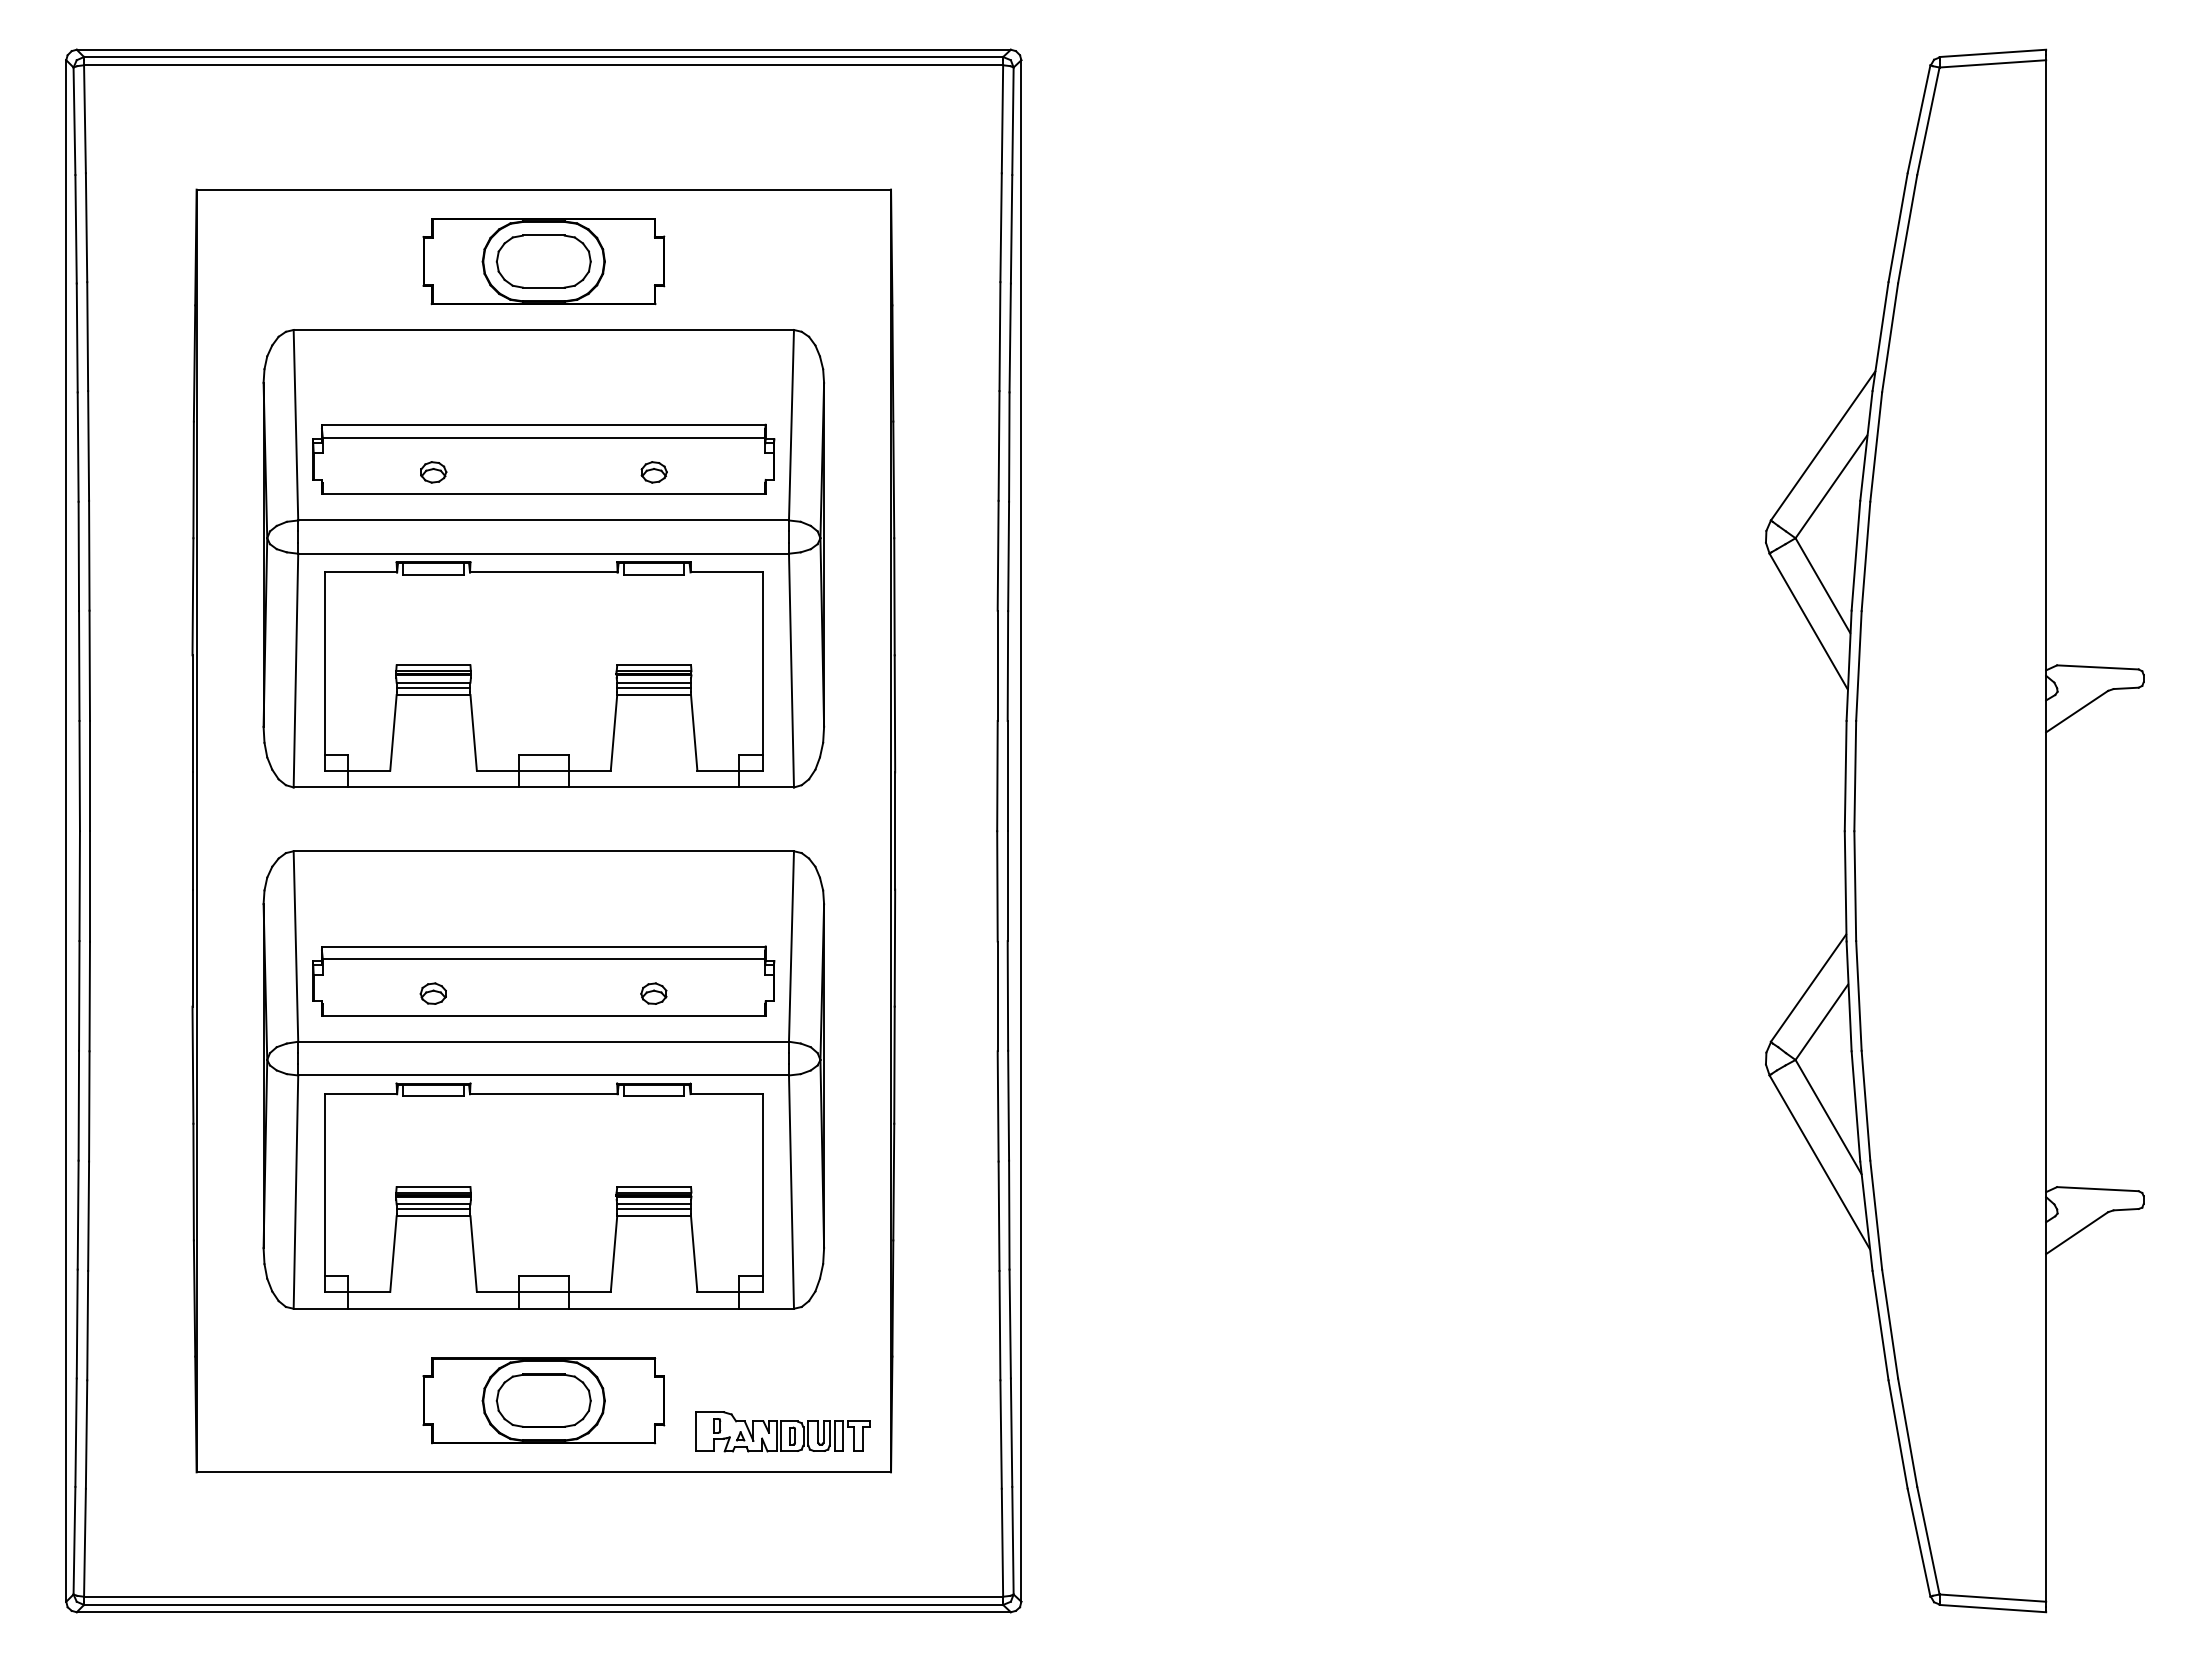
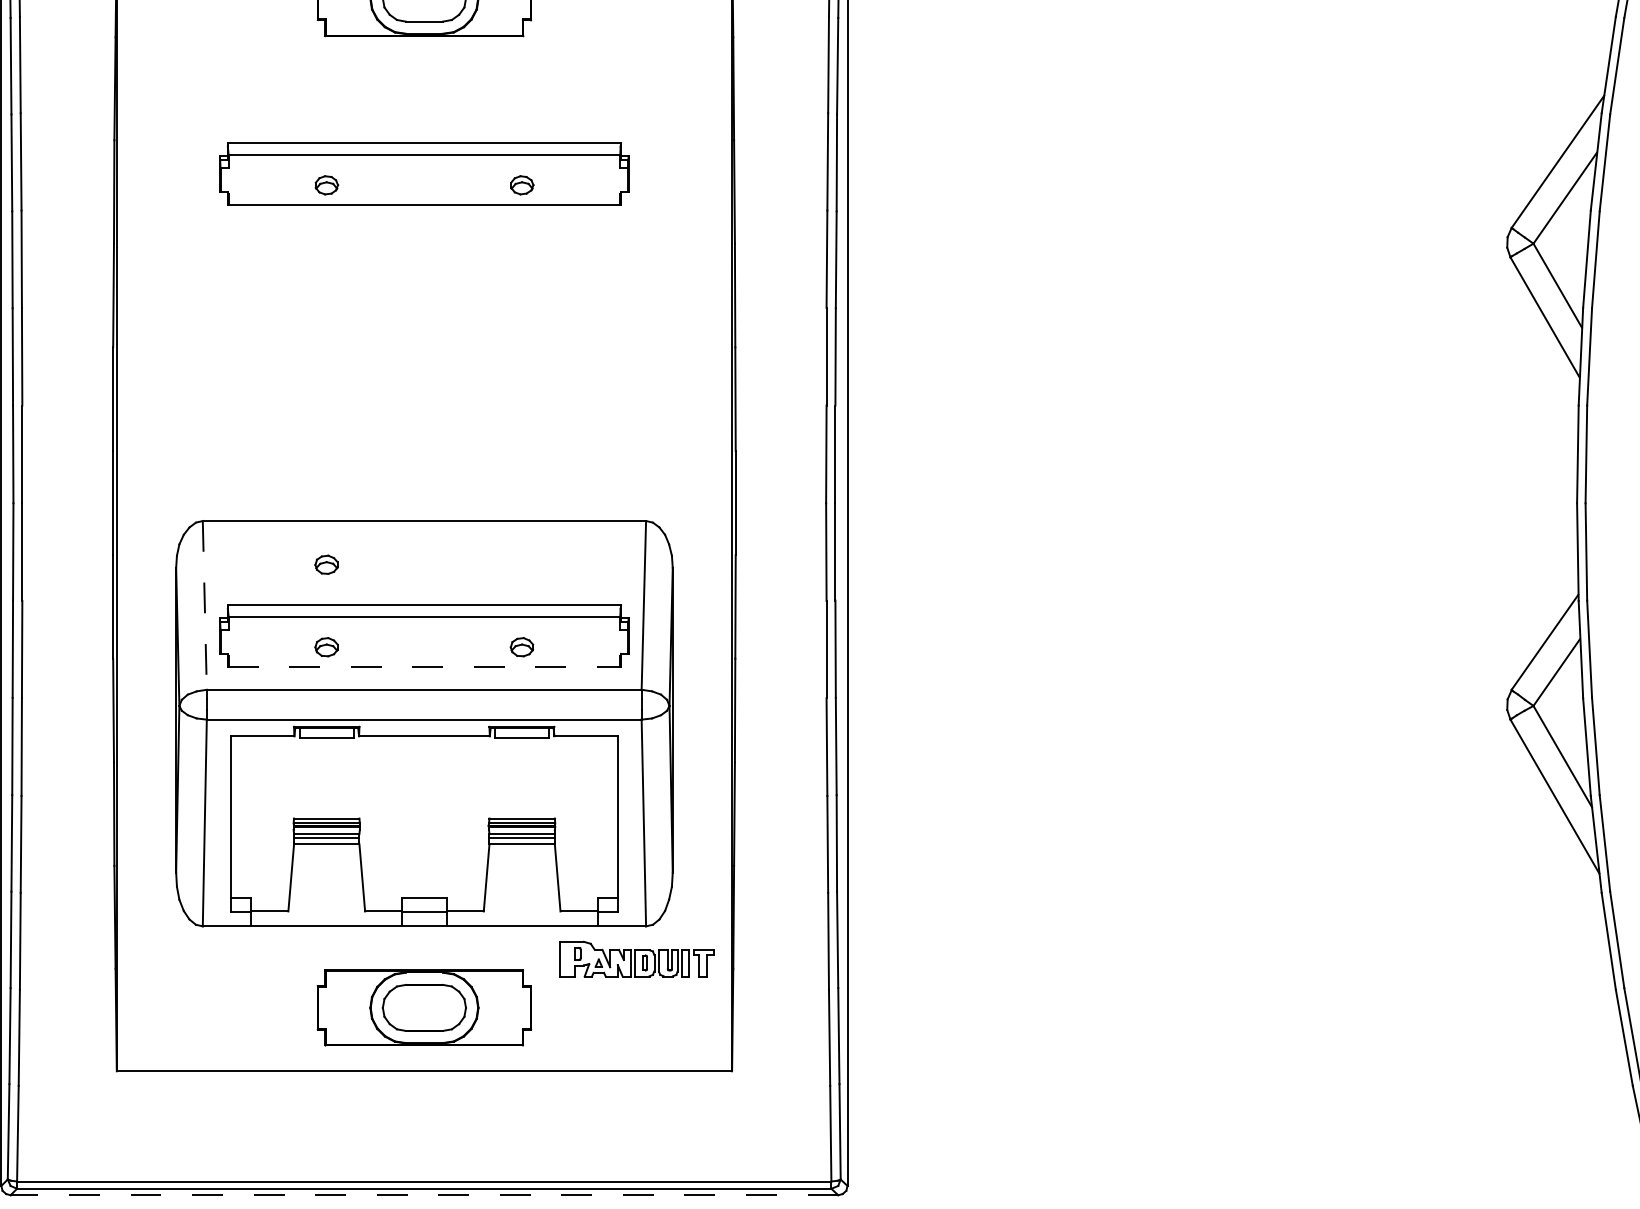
part: (543, 558) -> (424, 261), removed
part: (432, 900) -> (325, 564), added
line: (295, 947) -> (204, 606), solid -> dashed
line: (543, 1015) -> (424, 666), solid -> dashed
part: (782, 1431) -> (635, 958), moved
line: (543, 1612) -> (424, 1195), solid -> dashed

